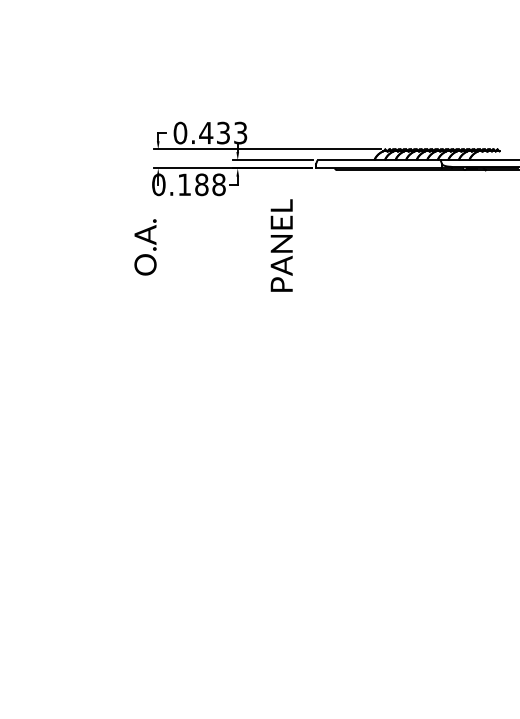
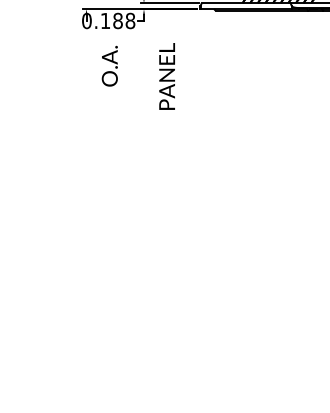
text: (281, 245) -> (166, 76), moved
text: (145, 247) -> (109, 66), moved

